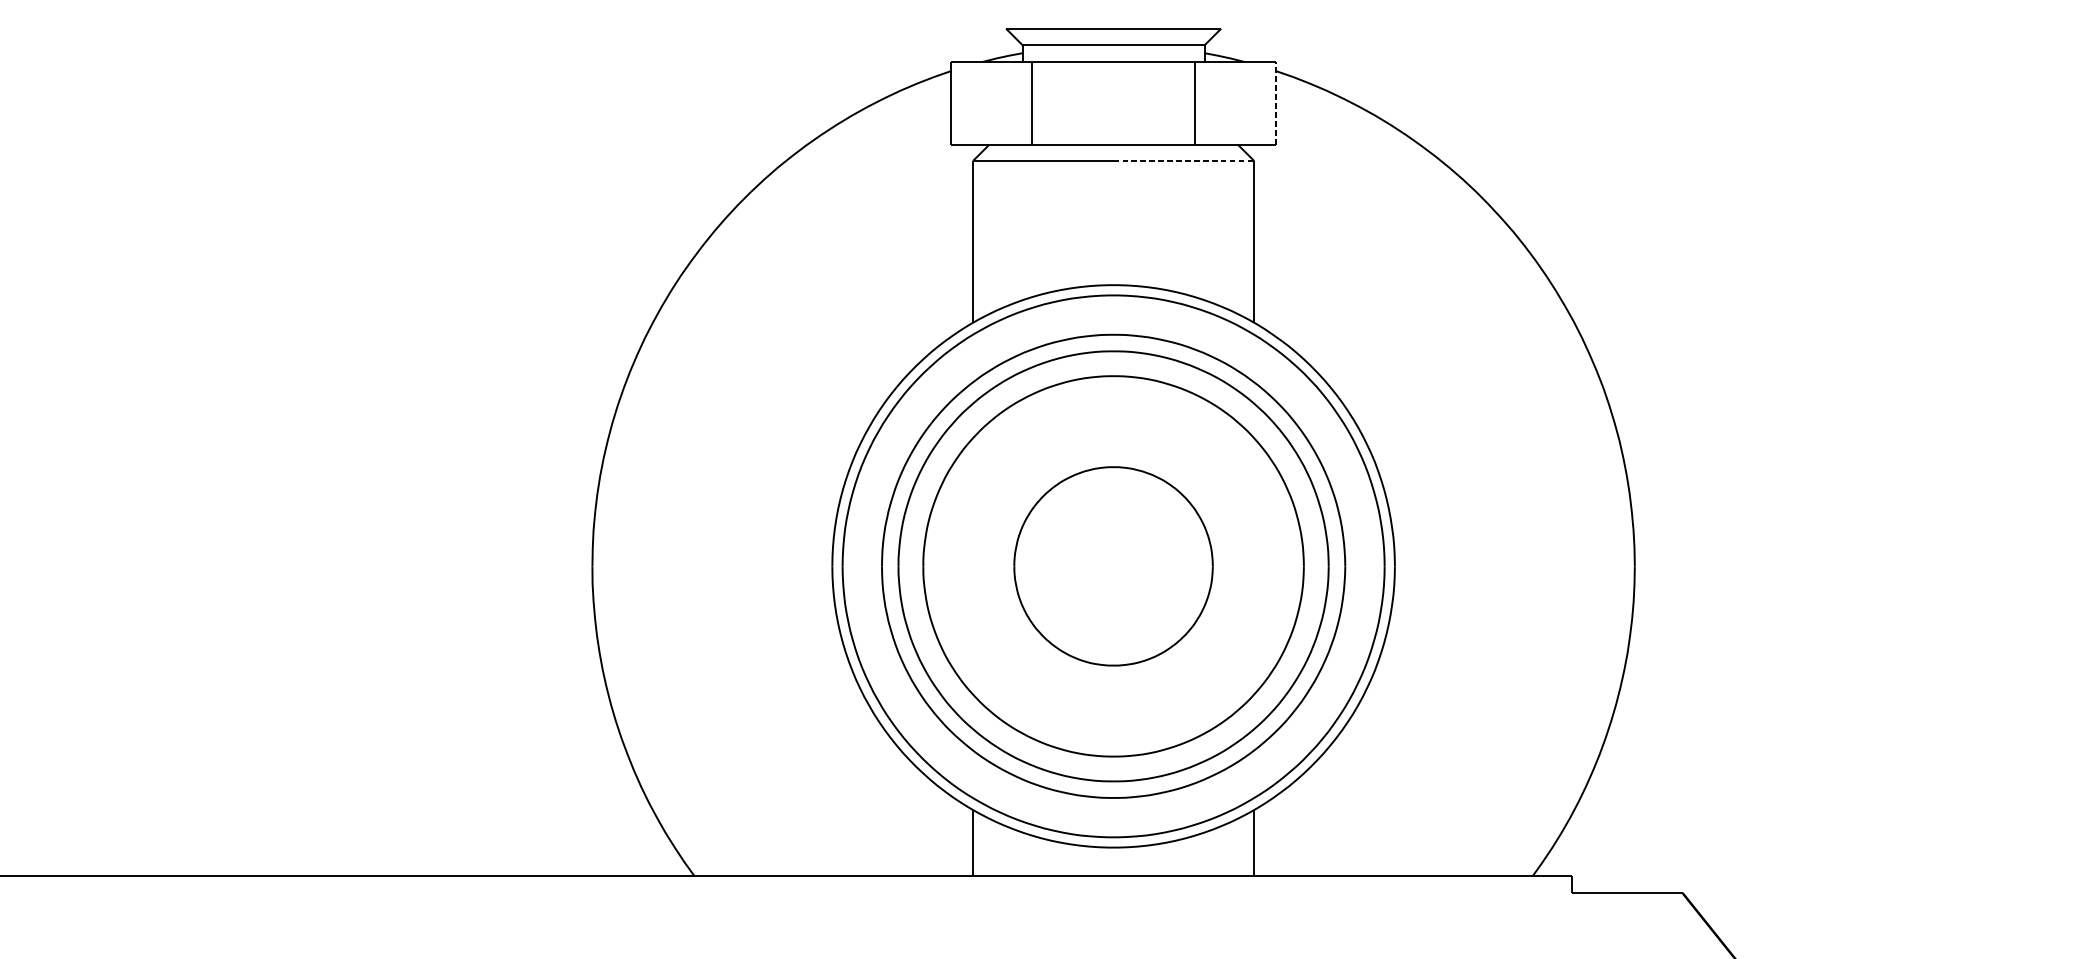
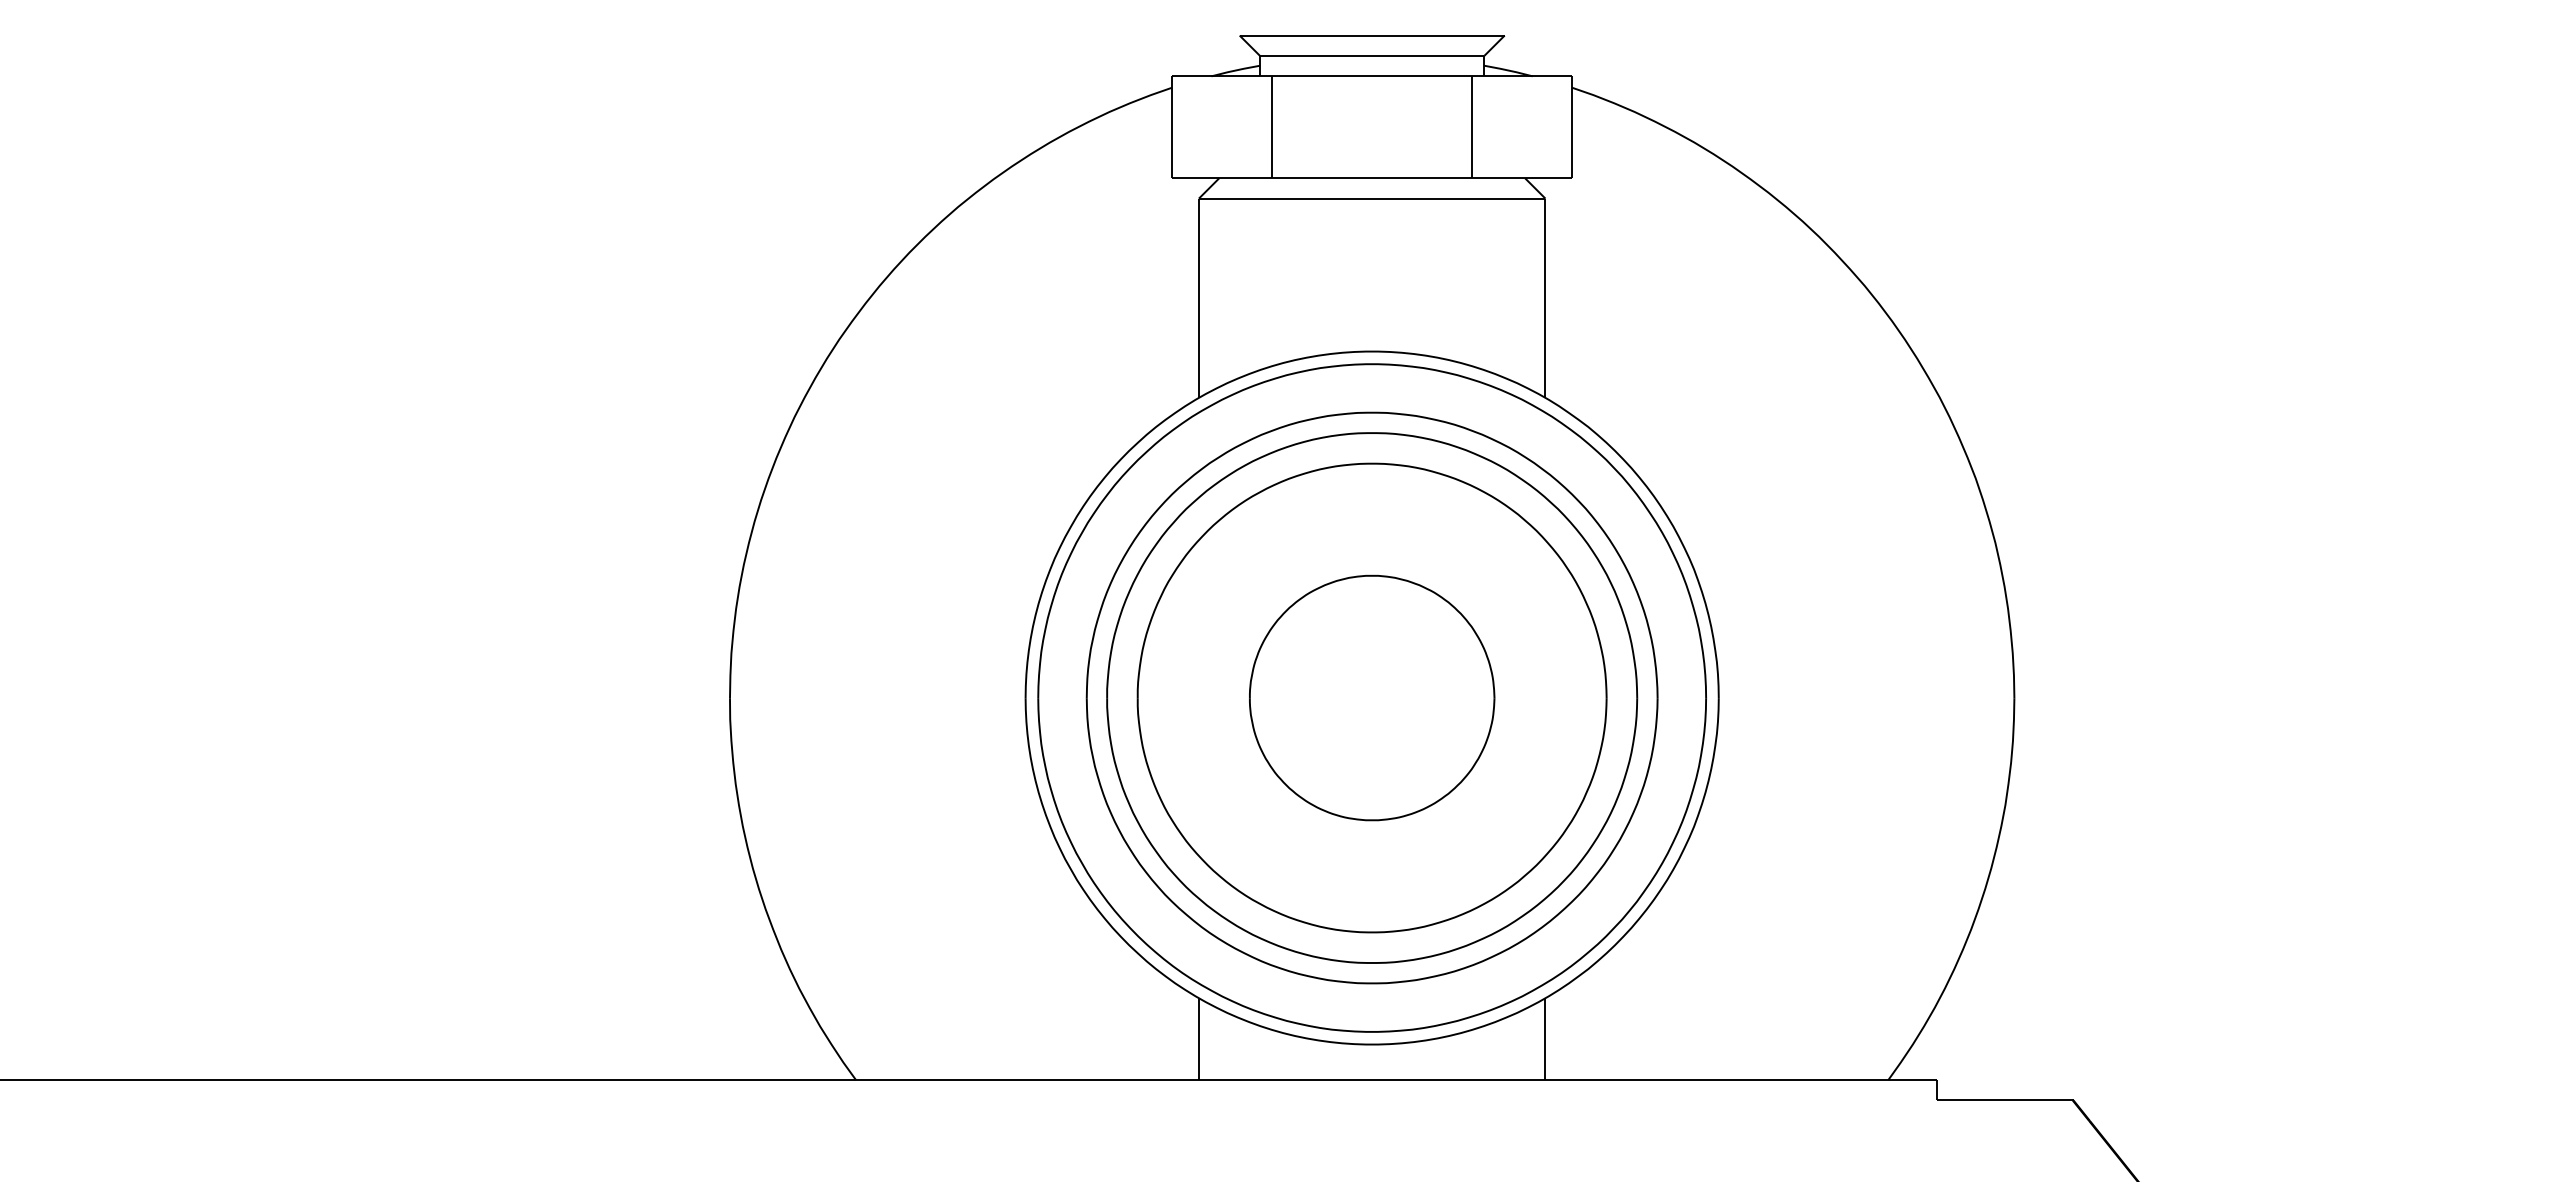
line: (1276, 103) -> (1572, 127), dashed -> solid
line: (1183, 160) -> (1458, 198), dashed -> solid

